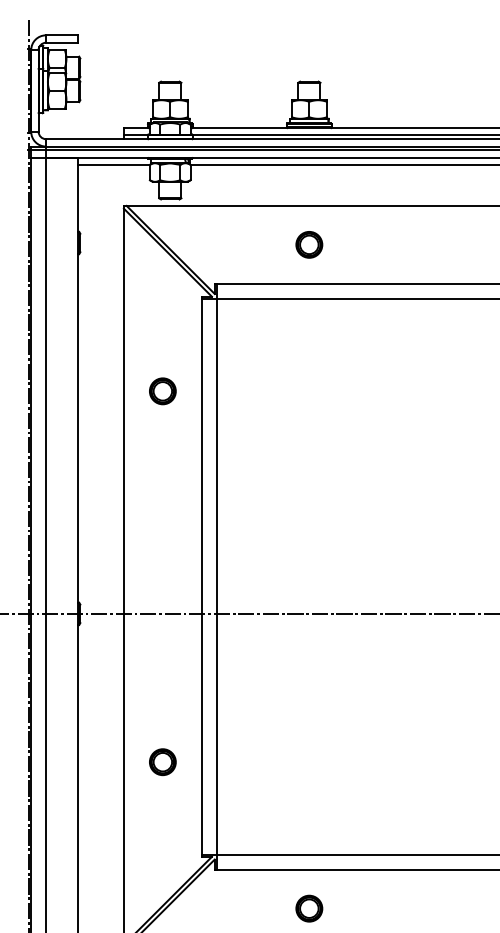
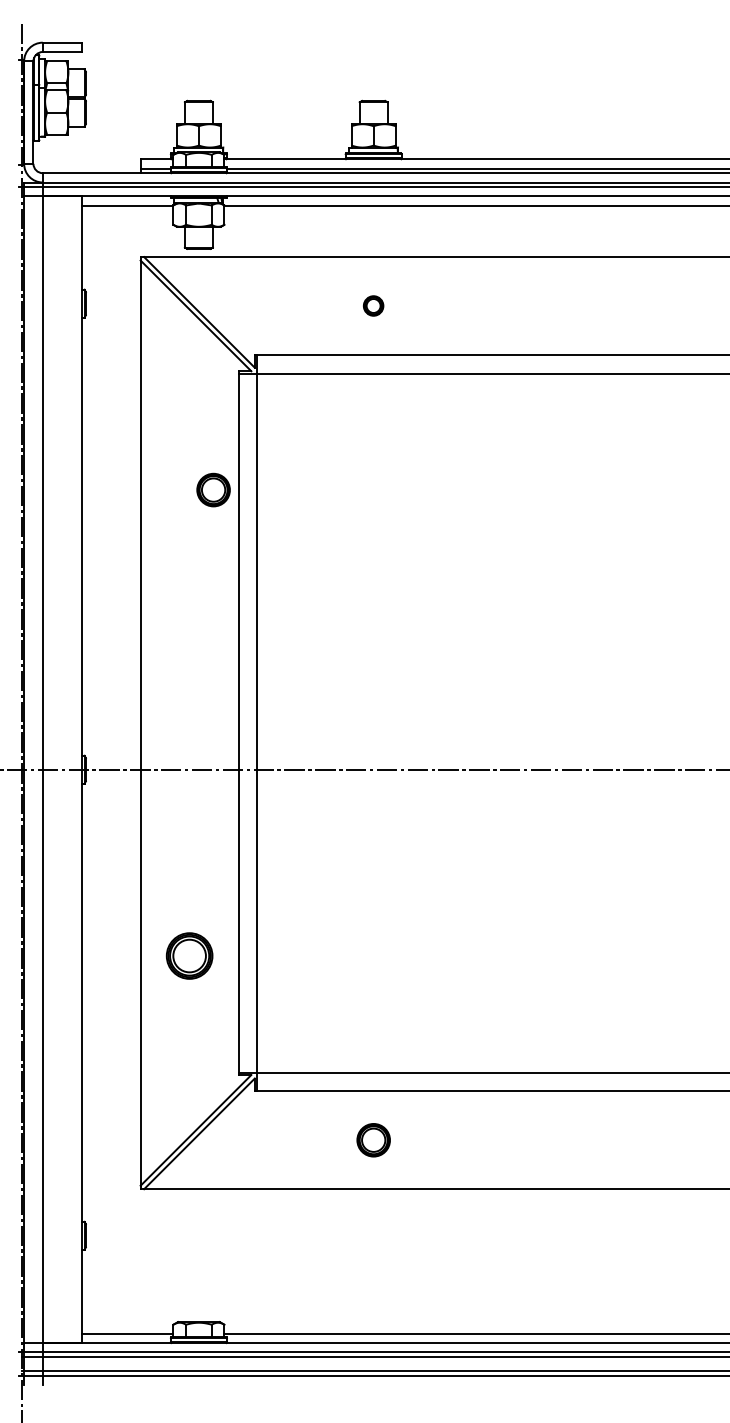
part: (309, 244) -> (373, 305), size x0.6
part: (162, 390) -> (213, 489), moved
part: (162, 762) -> (189, 956), size x1.4

